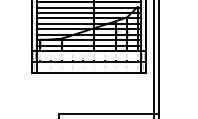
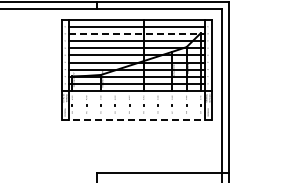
line: (88, 7) -> (136, 34), solid -> dashed
line: (88, 62) -> (136, 105), removed
line: (88, 72) -> (136, 119), solid -> dashed

